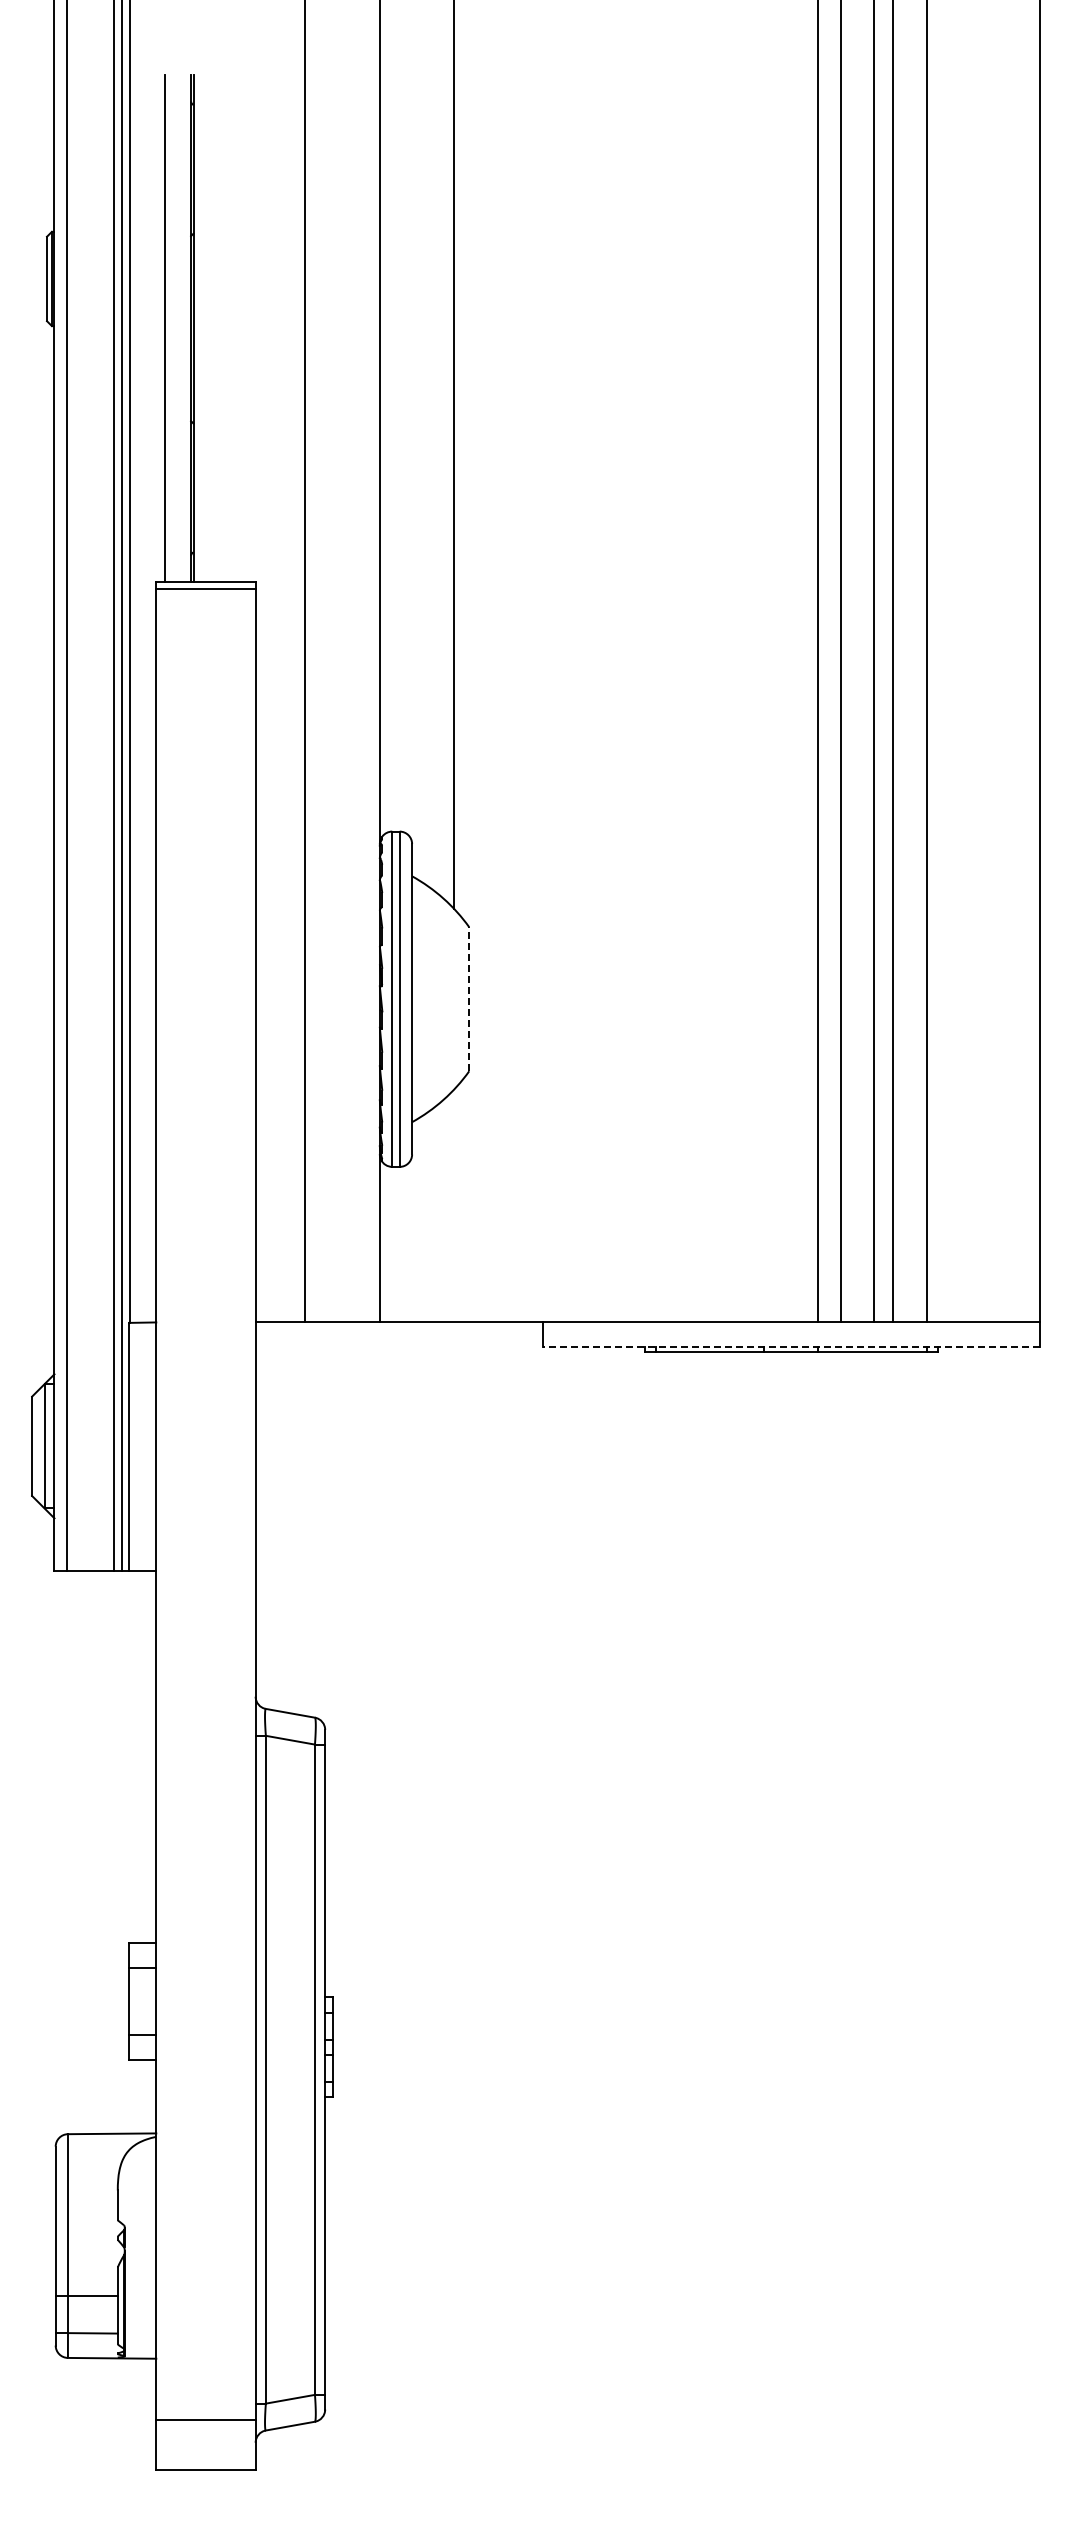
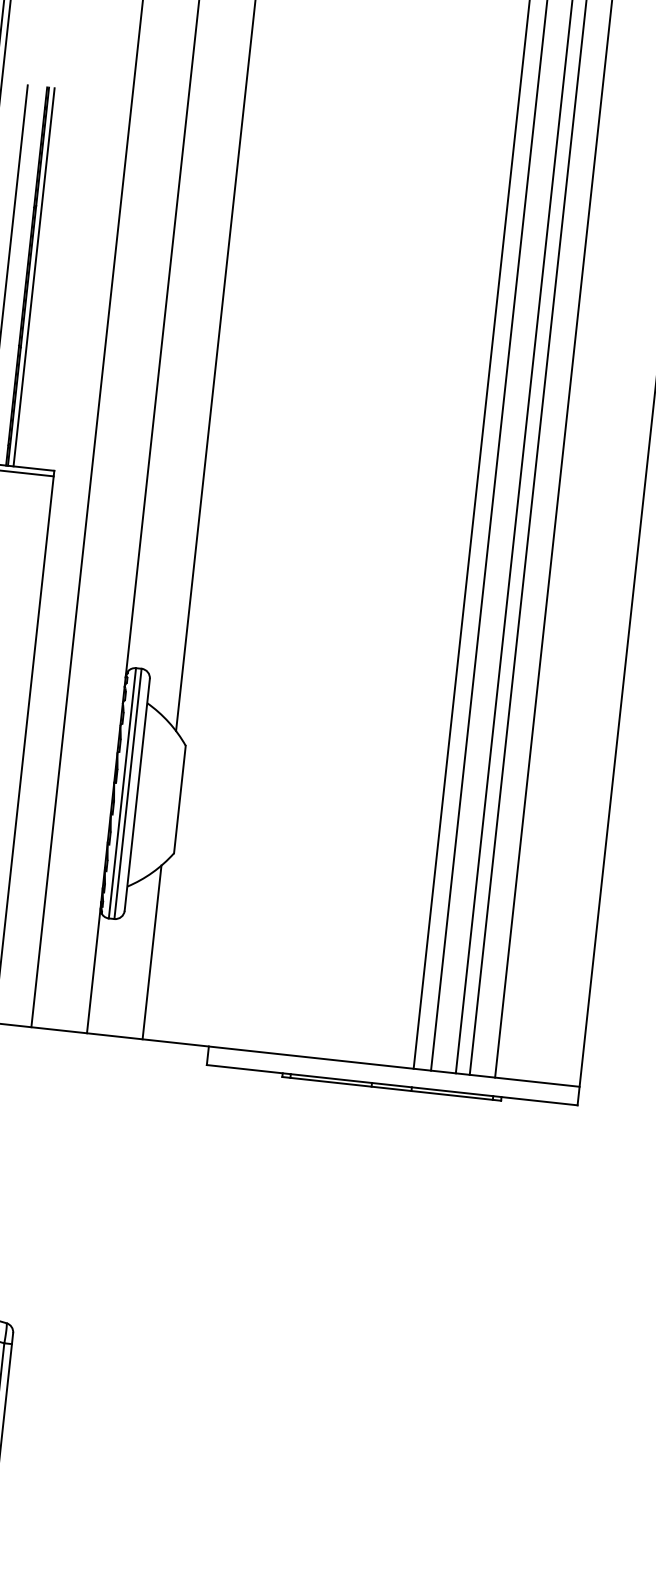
line: (201, 328) -> (34, 277), added
line: (469, 998) -> (180, 799), dashed -> solid
line: (454, 1205) -> (152, 952), added
line: (791, 1346) -> (392, 1084), dashed -> solid

